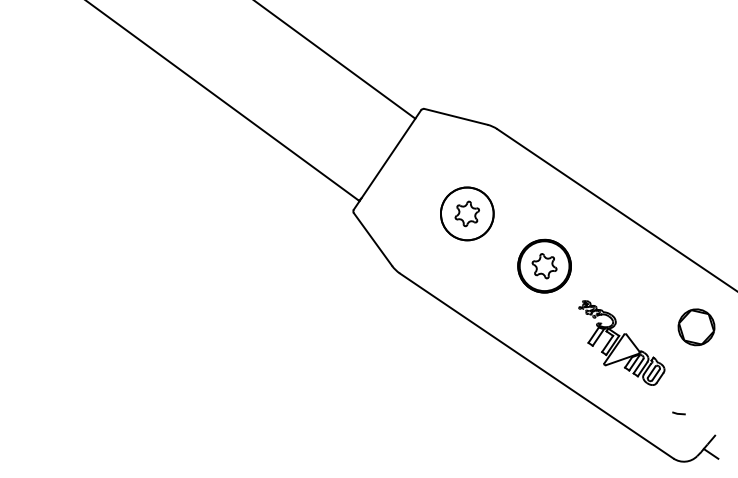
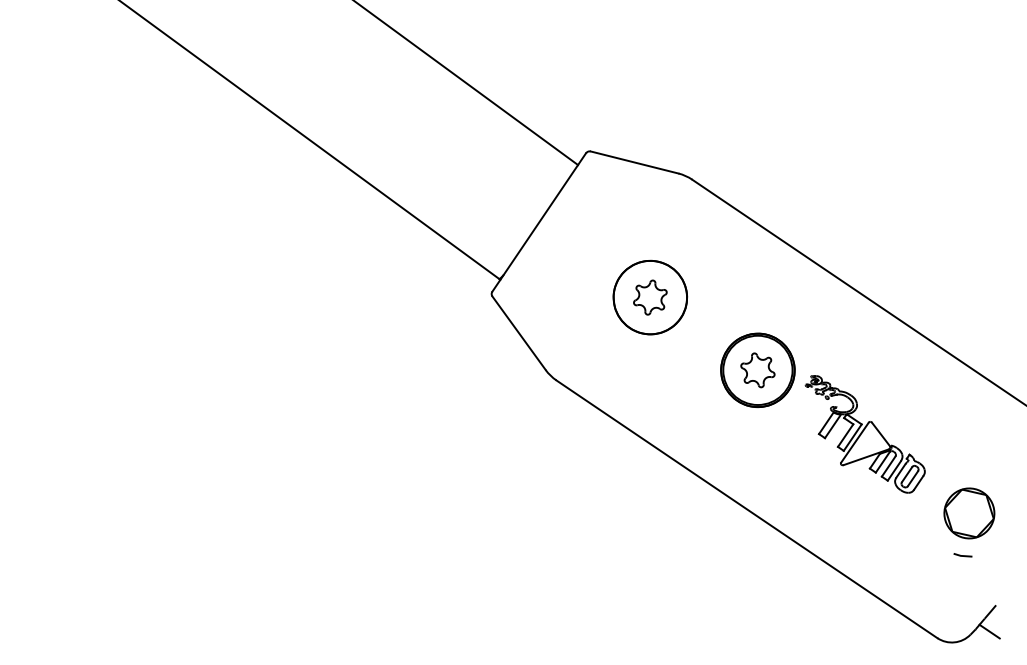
part: (696, 327) -> (969, 513), moved
part: (621, 343) -> (864, 434), moved
line: (678, 413) -> (962, 555), moved

